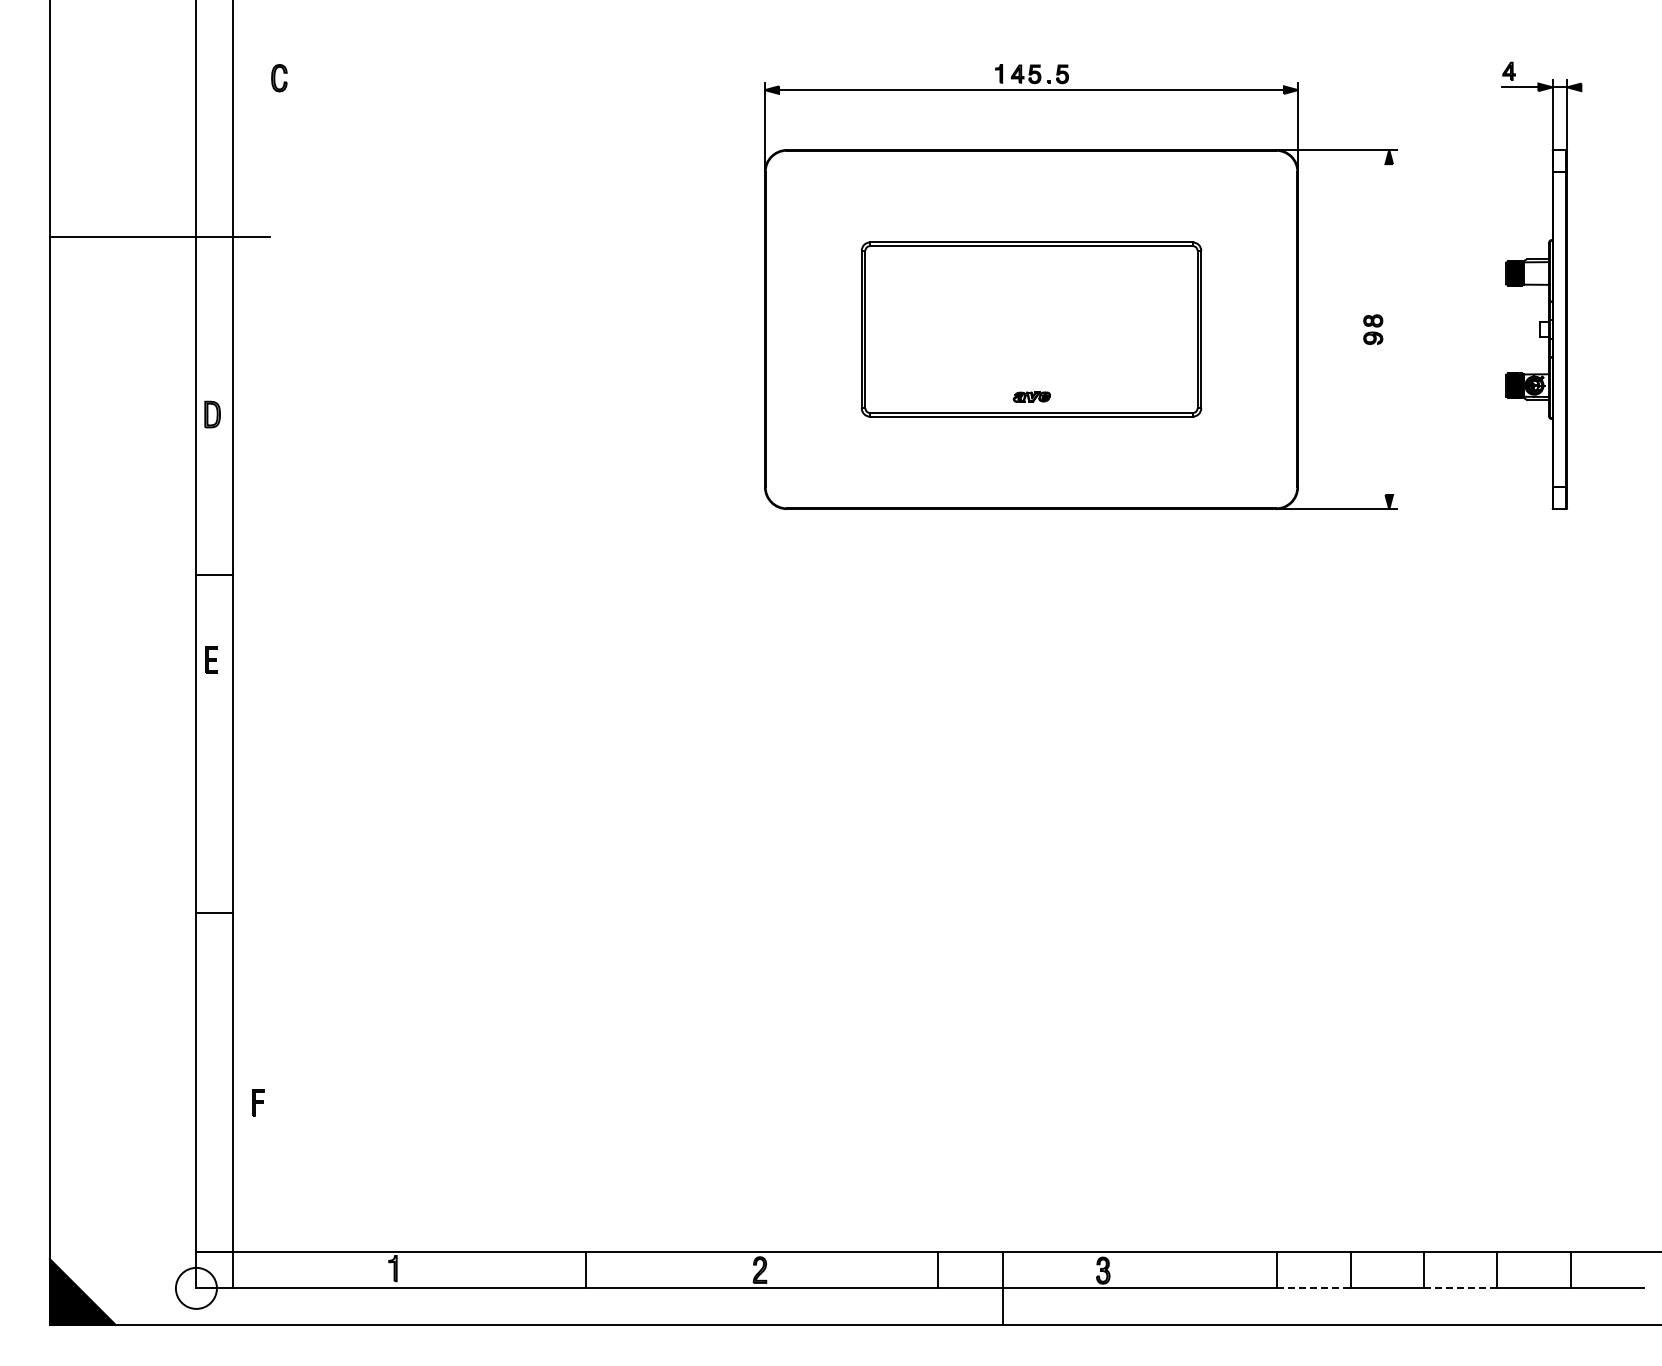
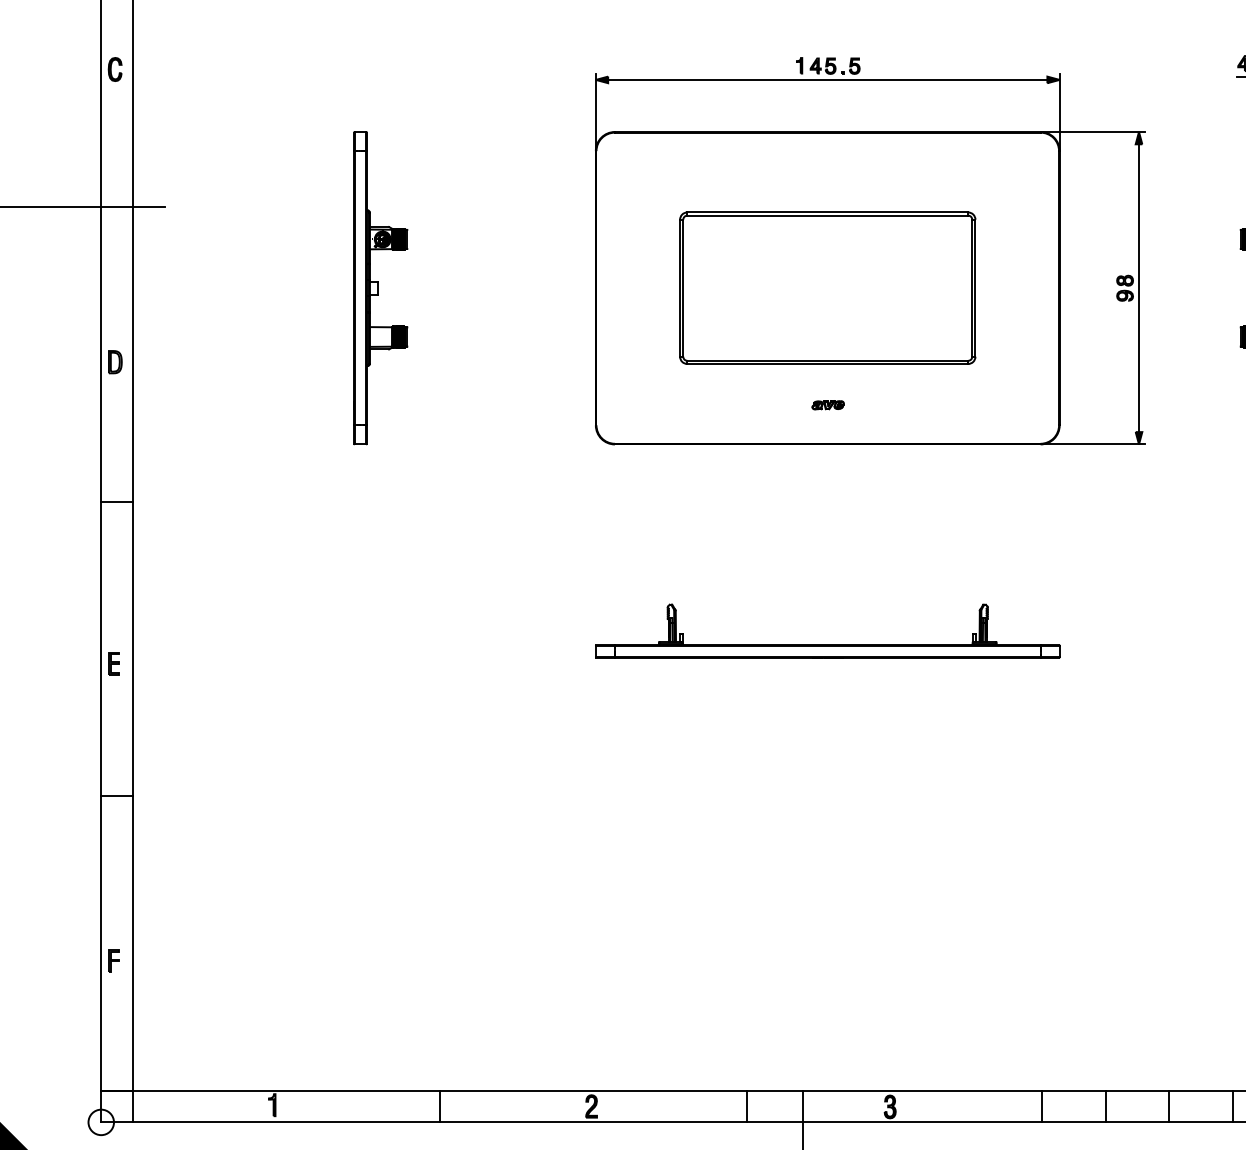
part: (279, 78) -> (115, 69), moved
part: (517, 329) -> (380, 288), added
line: (1389, 329) -> (1139, 288), added
part: (1031, 396) -> (827, 404), moved
part: (211, 659) -> (114, 663), moved
part: (1031, 739) -> (827, 644), added
part: (258, 1102) -> (114, 960), moved
circle: (196, 1288) -> (101, 1122), size x0.71
line: (1314, 1288) -> (1073, 1122), dashed -> solid
line: (1460, 1288) -> (1201, 1122), dashed -> solid

